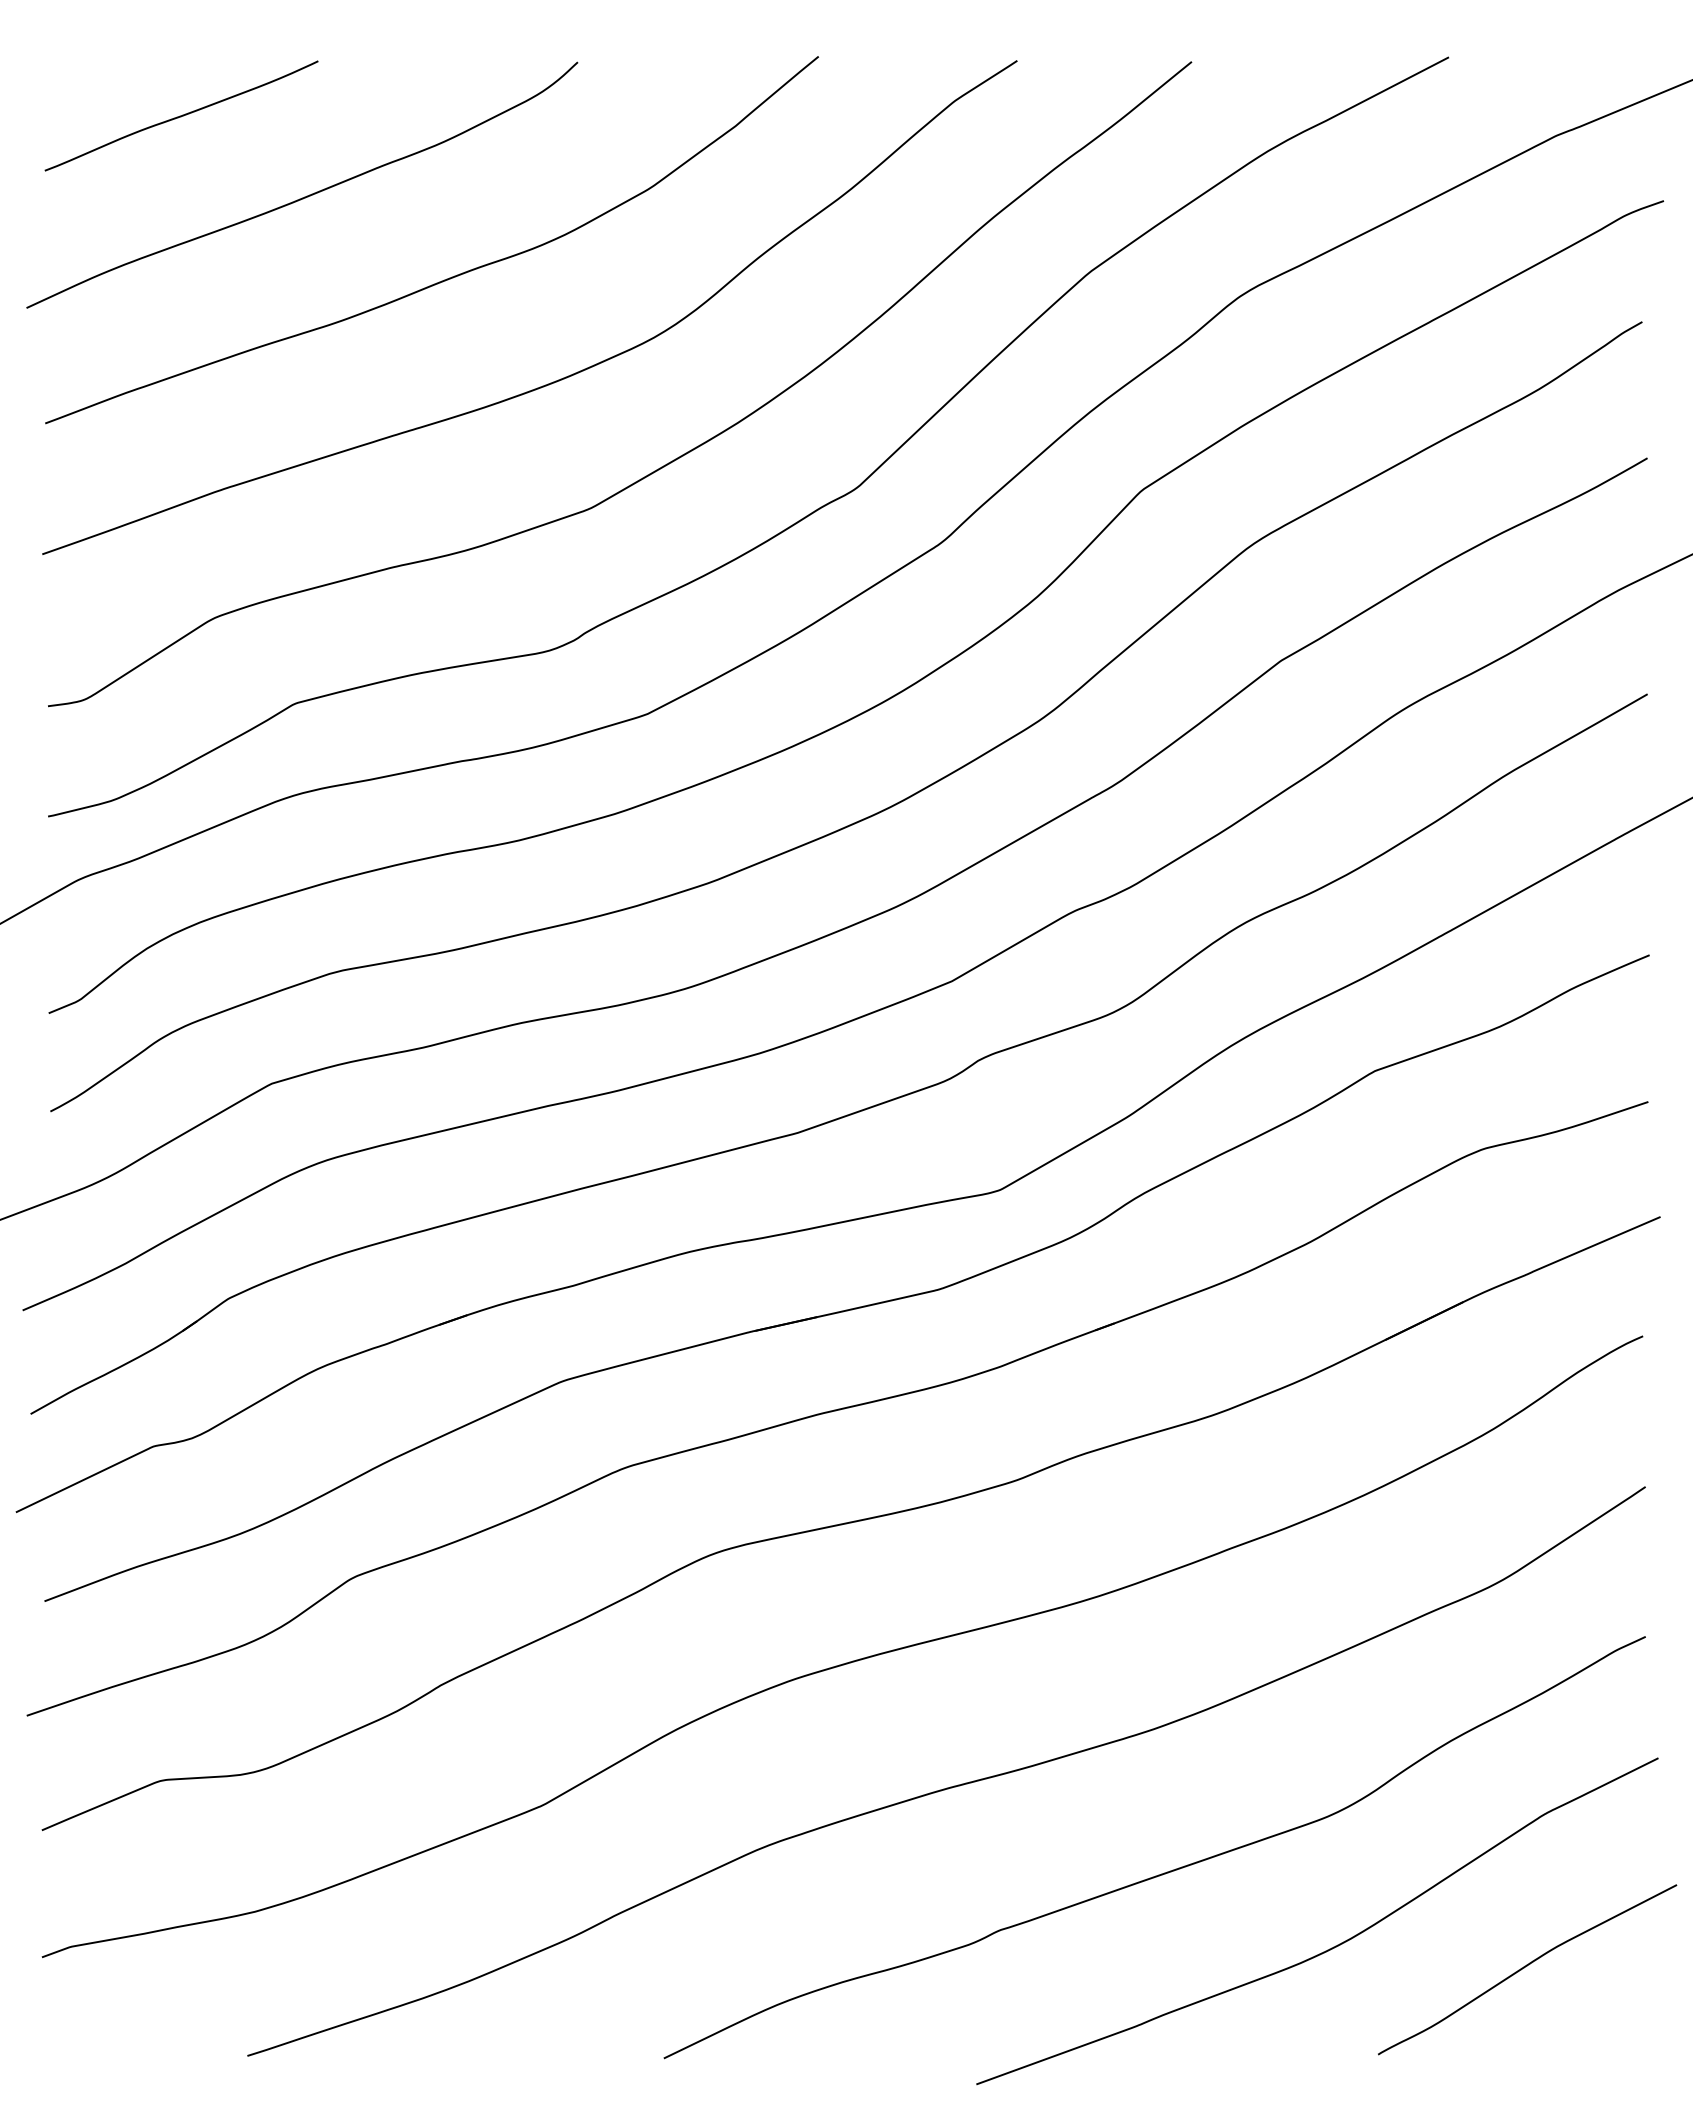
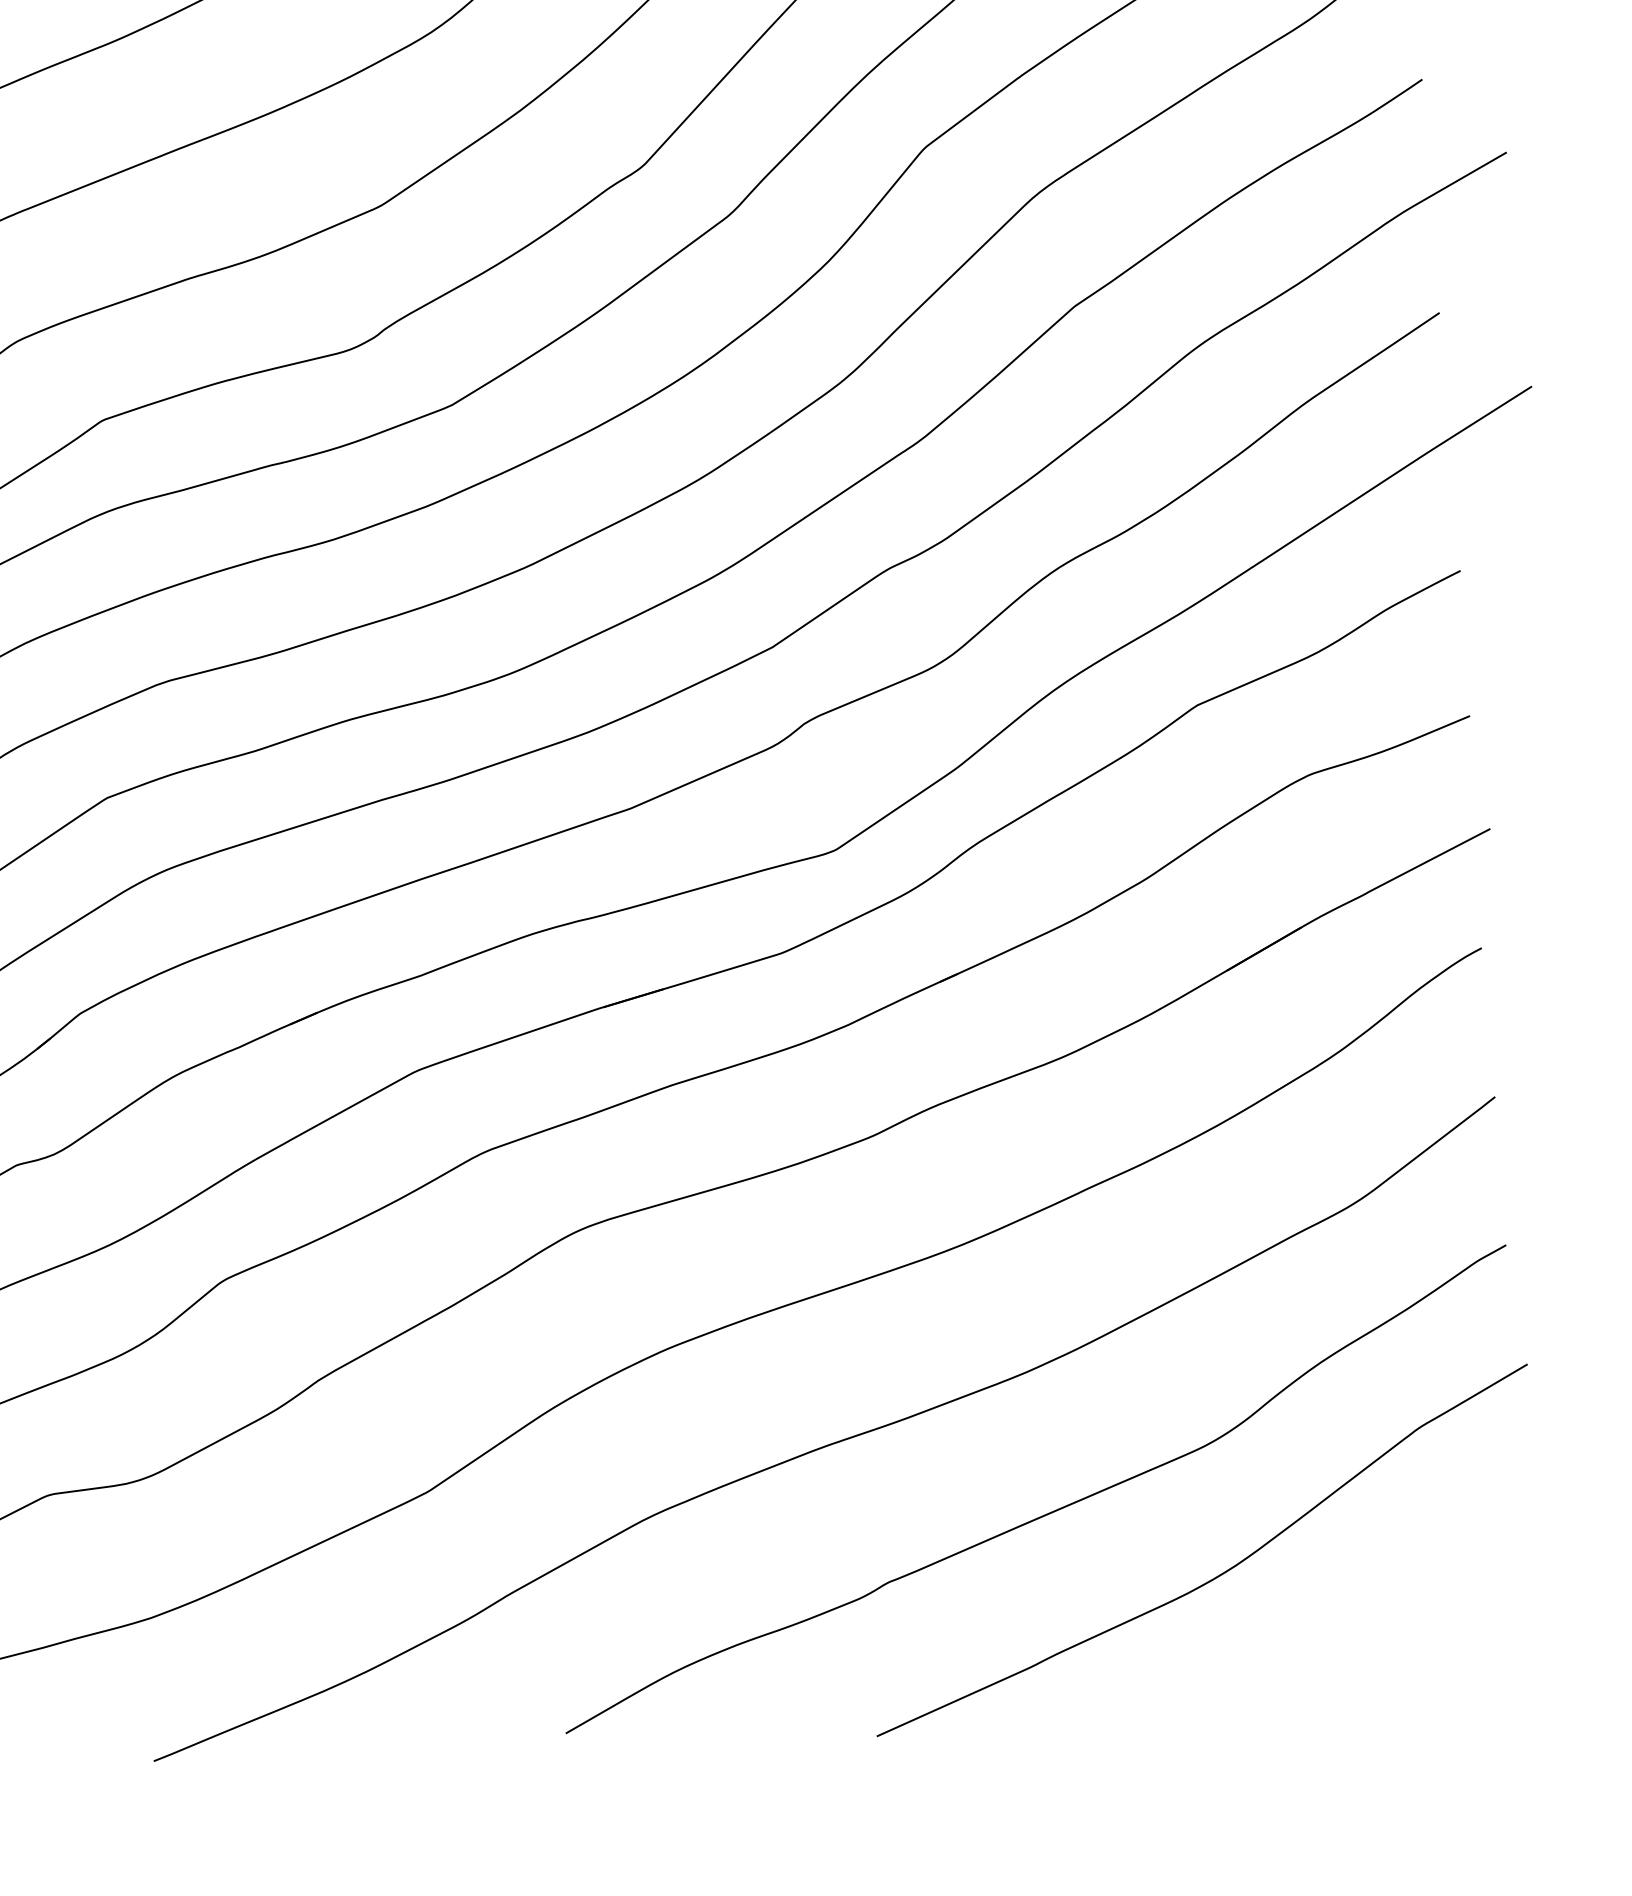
curve: (1525, 1967) -> (1411, 1580), removed

